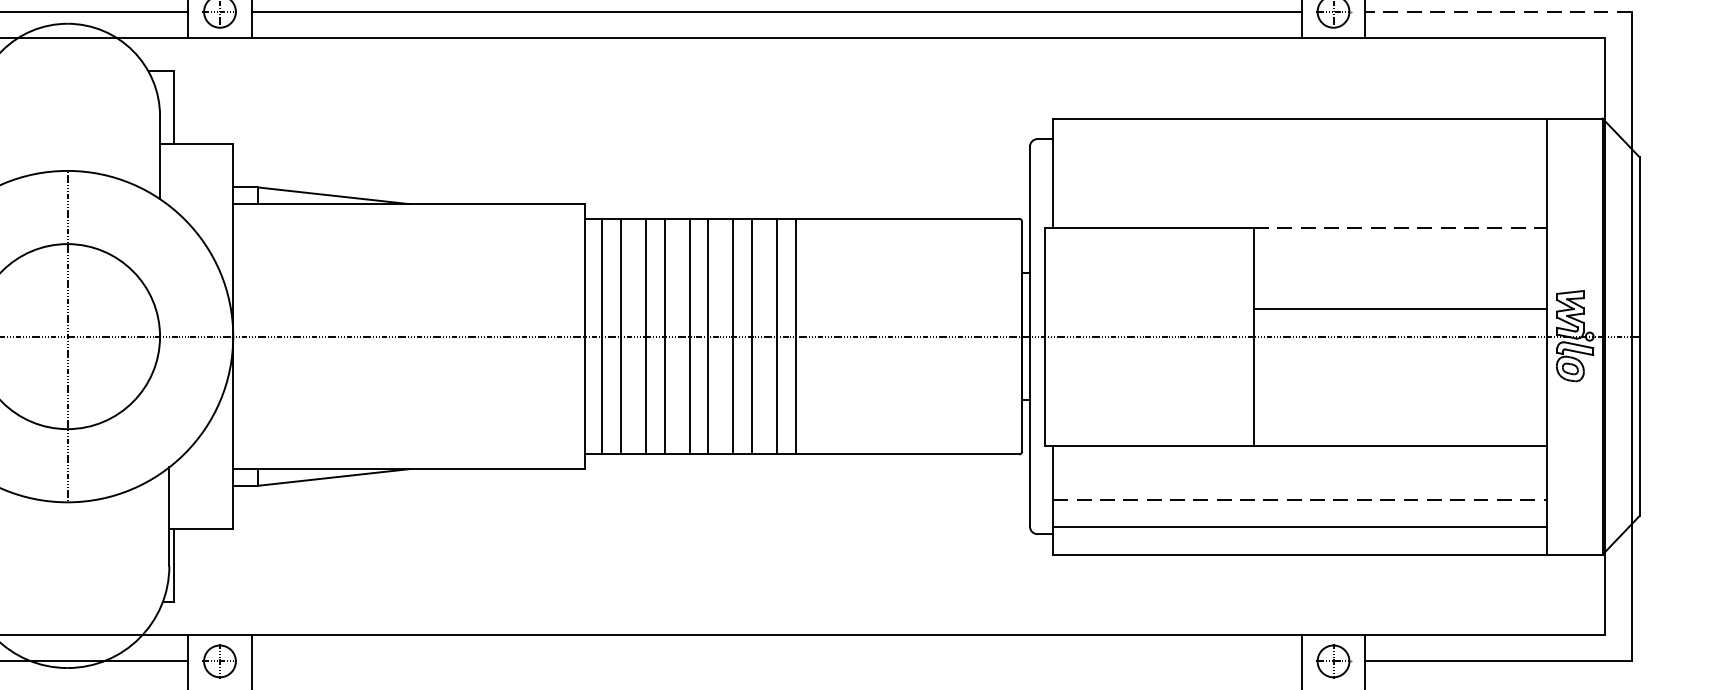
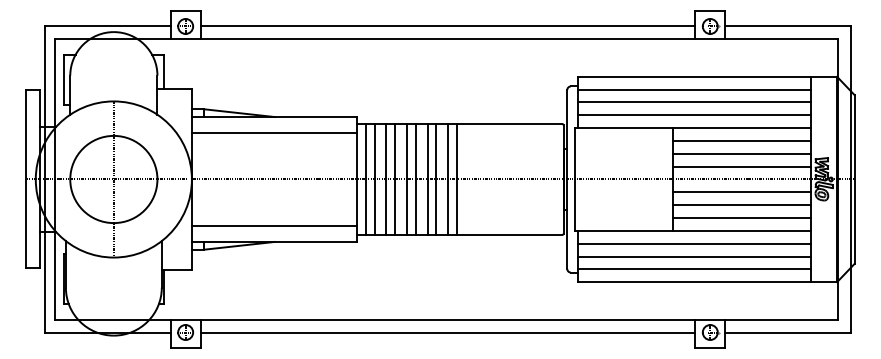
line: (1499, 11) -> (788, 26), dashed -> solid
line: (1299, 145) -> (694, 89), added
line: (1299, 173) -> (694, 102), added
line: (1299, 200) -> (694, 115), added
line: (1401, 228) -> (742, 128), dashed -> solid
line: (408, 236) -> (274, 132), added
line: (1399, 253) -> (741, 140), added
line: (1399, 281) -> (741, 153), added
line: (1399, 364) -> (741, 192), added
line: (1399, 391) -> (741, 205), added
line: (1399, 419) -> (741, 218), added
line: (408, 436) -> (274, 226), added
line: (1299, 472) -> (694, 243), added
line: (1302, 500) -> (695, 256), dashed -> solid
line: (775, 661) -> (447, 332), added

